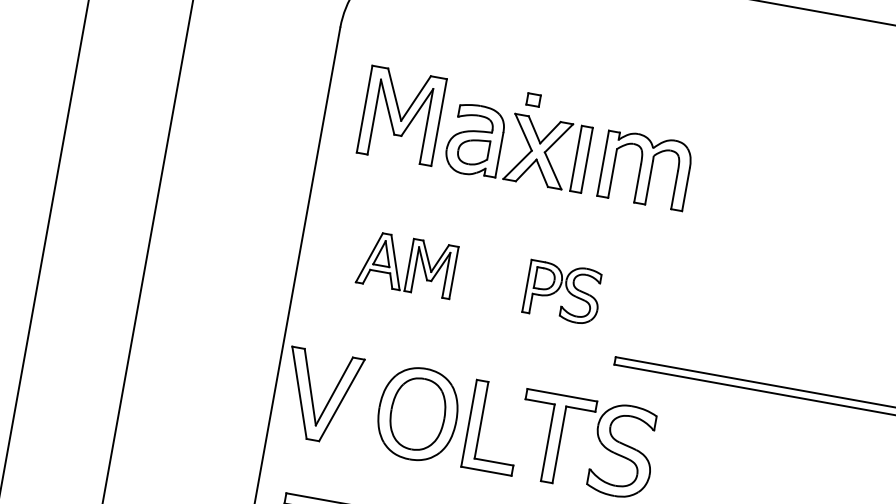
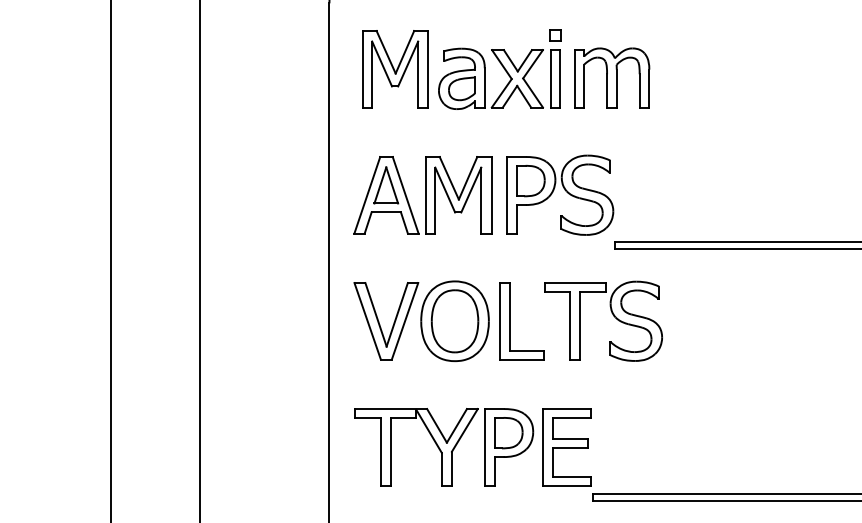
part: (533, 100) -> (555, 35), moved
part: (406, 264) -> (422, 195), size x1.67
part: (563, 291) -> (560, 194), size x1.67
part: (313, 399) -> (380, 324), moved

